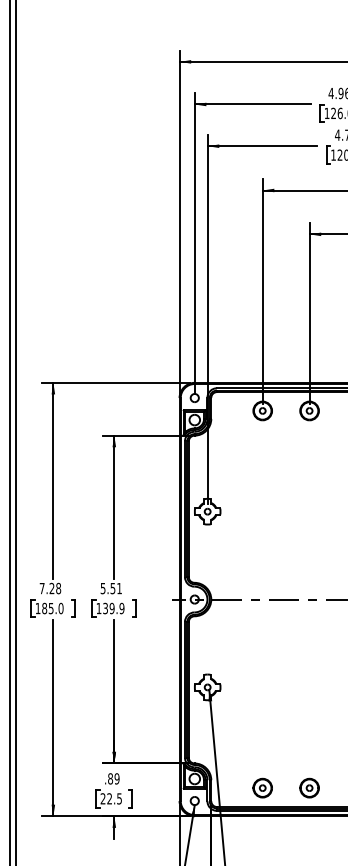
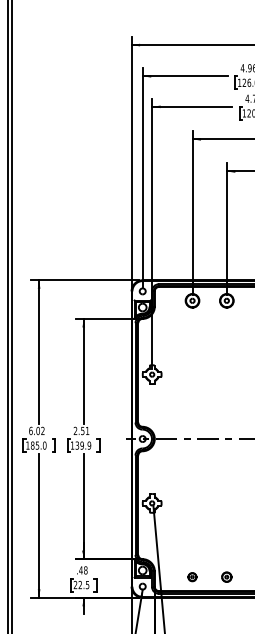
text: (50, 588) -> (37, 430), 7.28 -> 6.02
text: (102, 588) -> (75, 430), 5.51 -> 2.51
text: (113, 778) -> (83, 570), .89 -> .48
part: (262, 787) -> (192, 576), size x0.6
part: (309, 787) -> (226, 576), size x0.7

